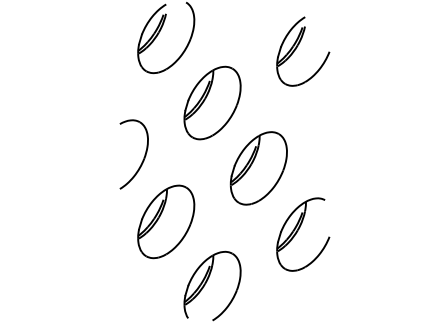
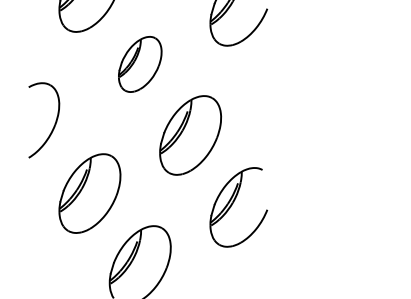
part: (212, 102) -> (140, 63), size x0.7
part: (143, 157) -> (54, 123), moved

